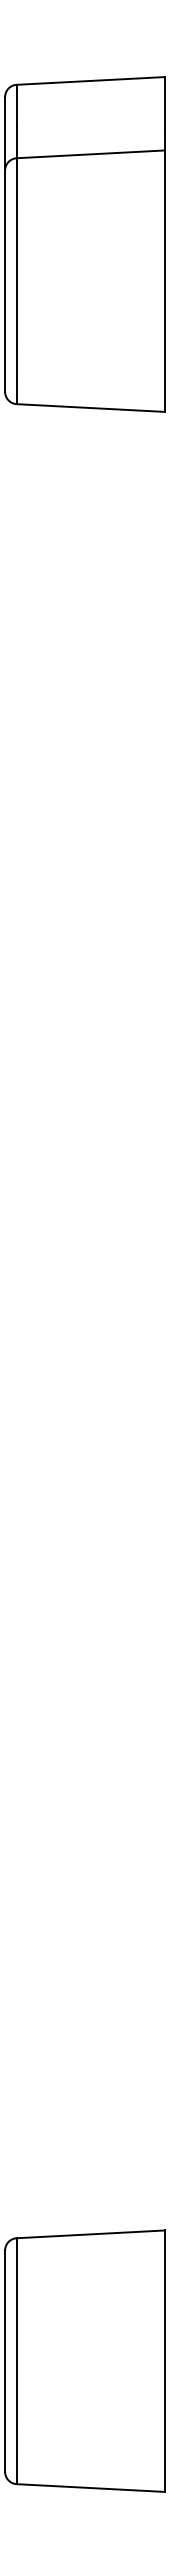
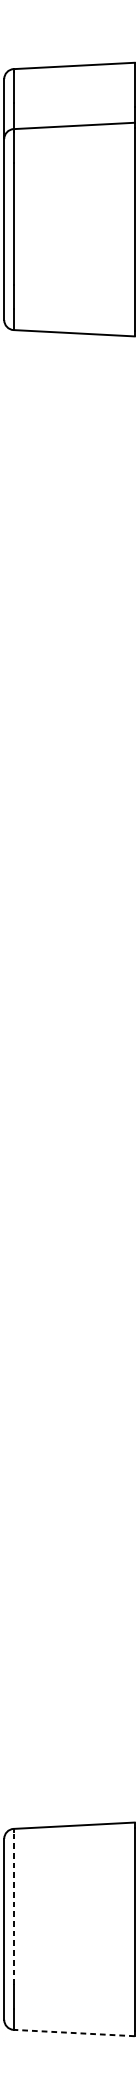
line: (16, 2335) -> (13, 1908), solid -> dashed
line: (90, 2488) -> (73, 2033), solid -> dashed

